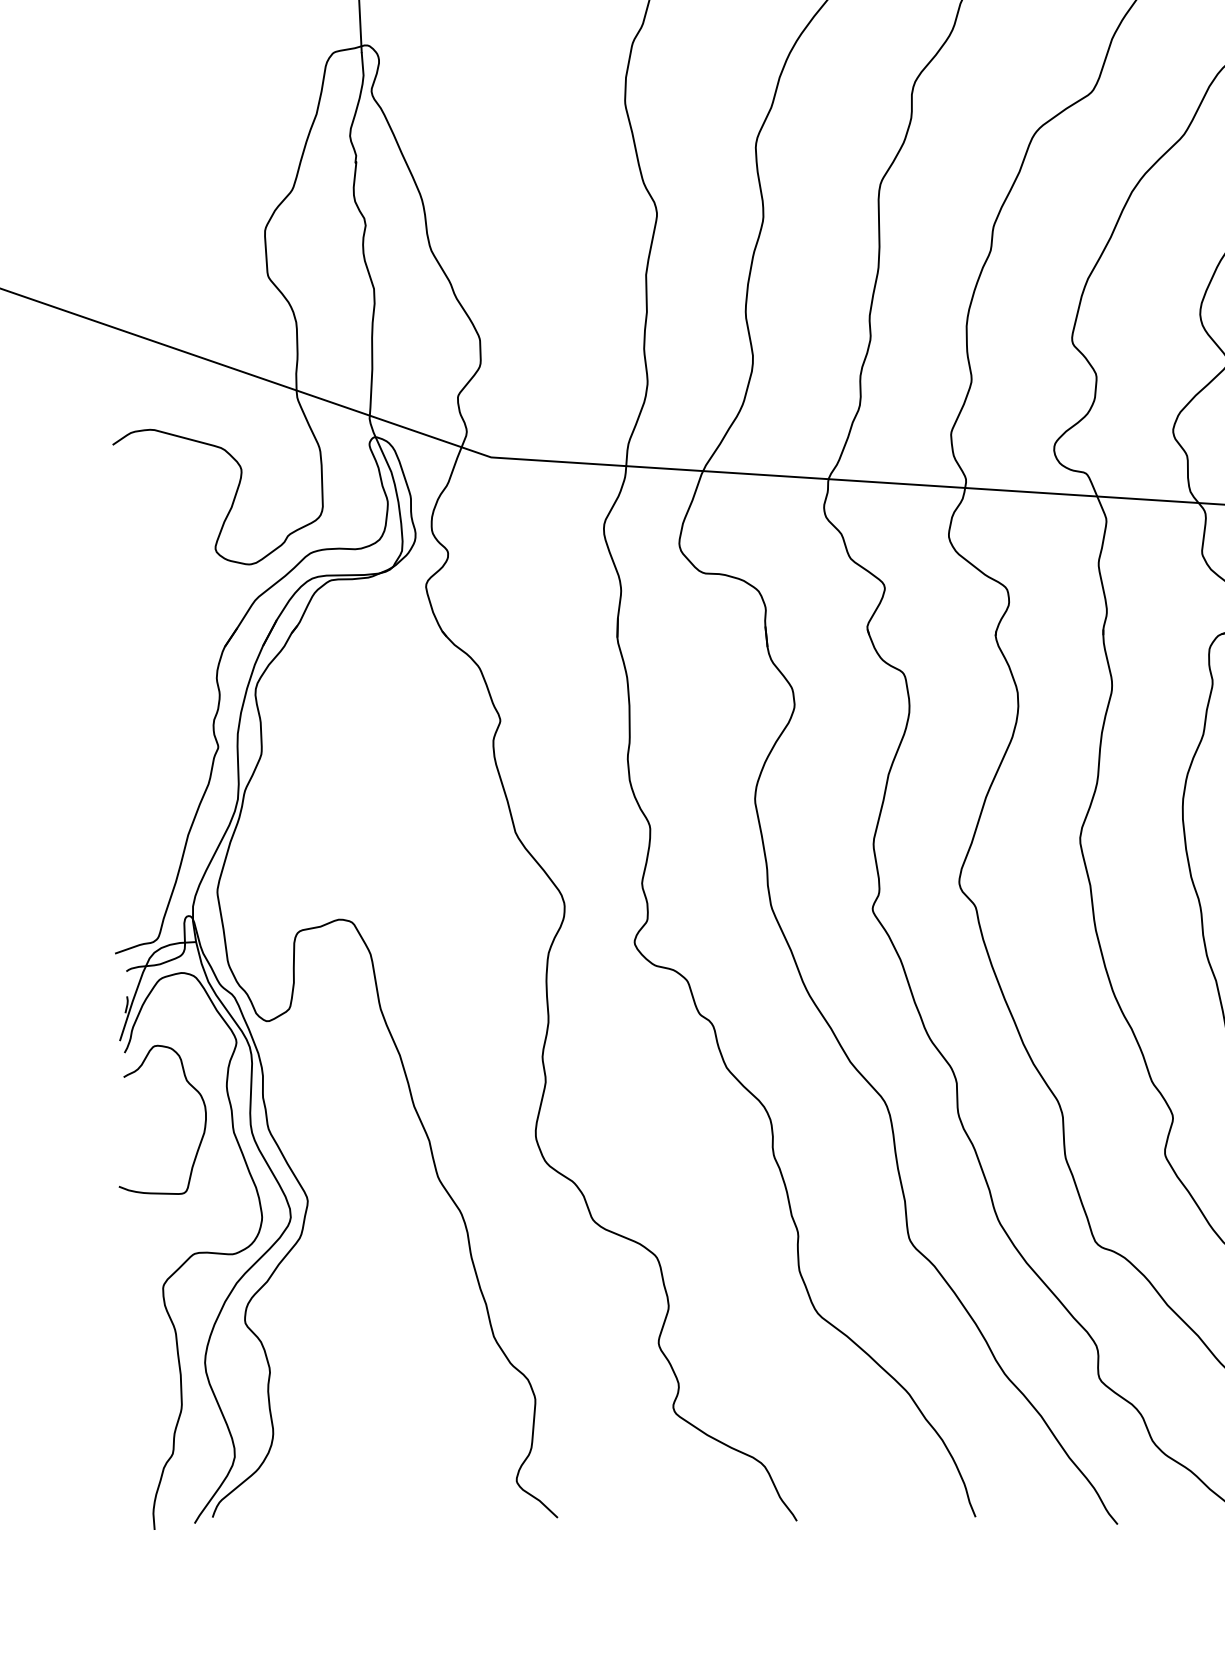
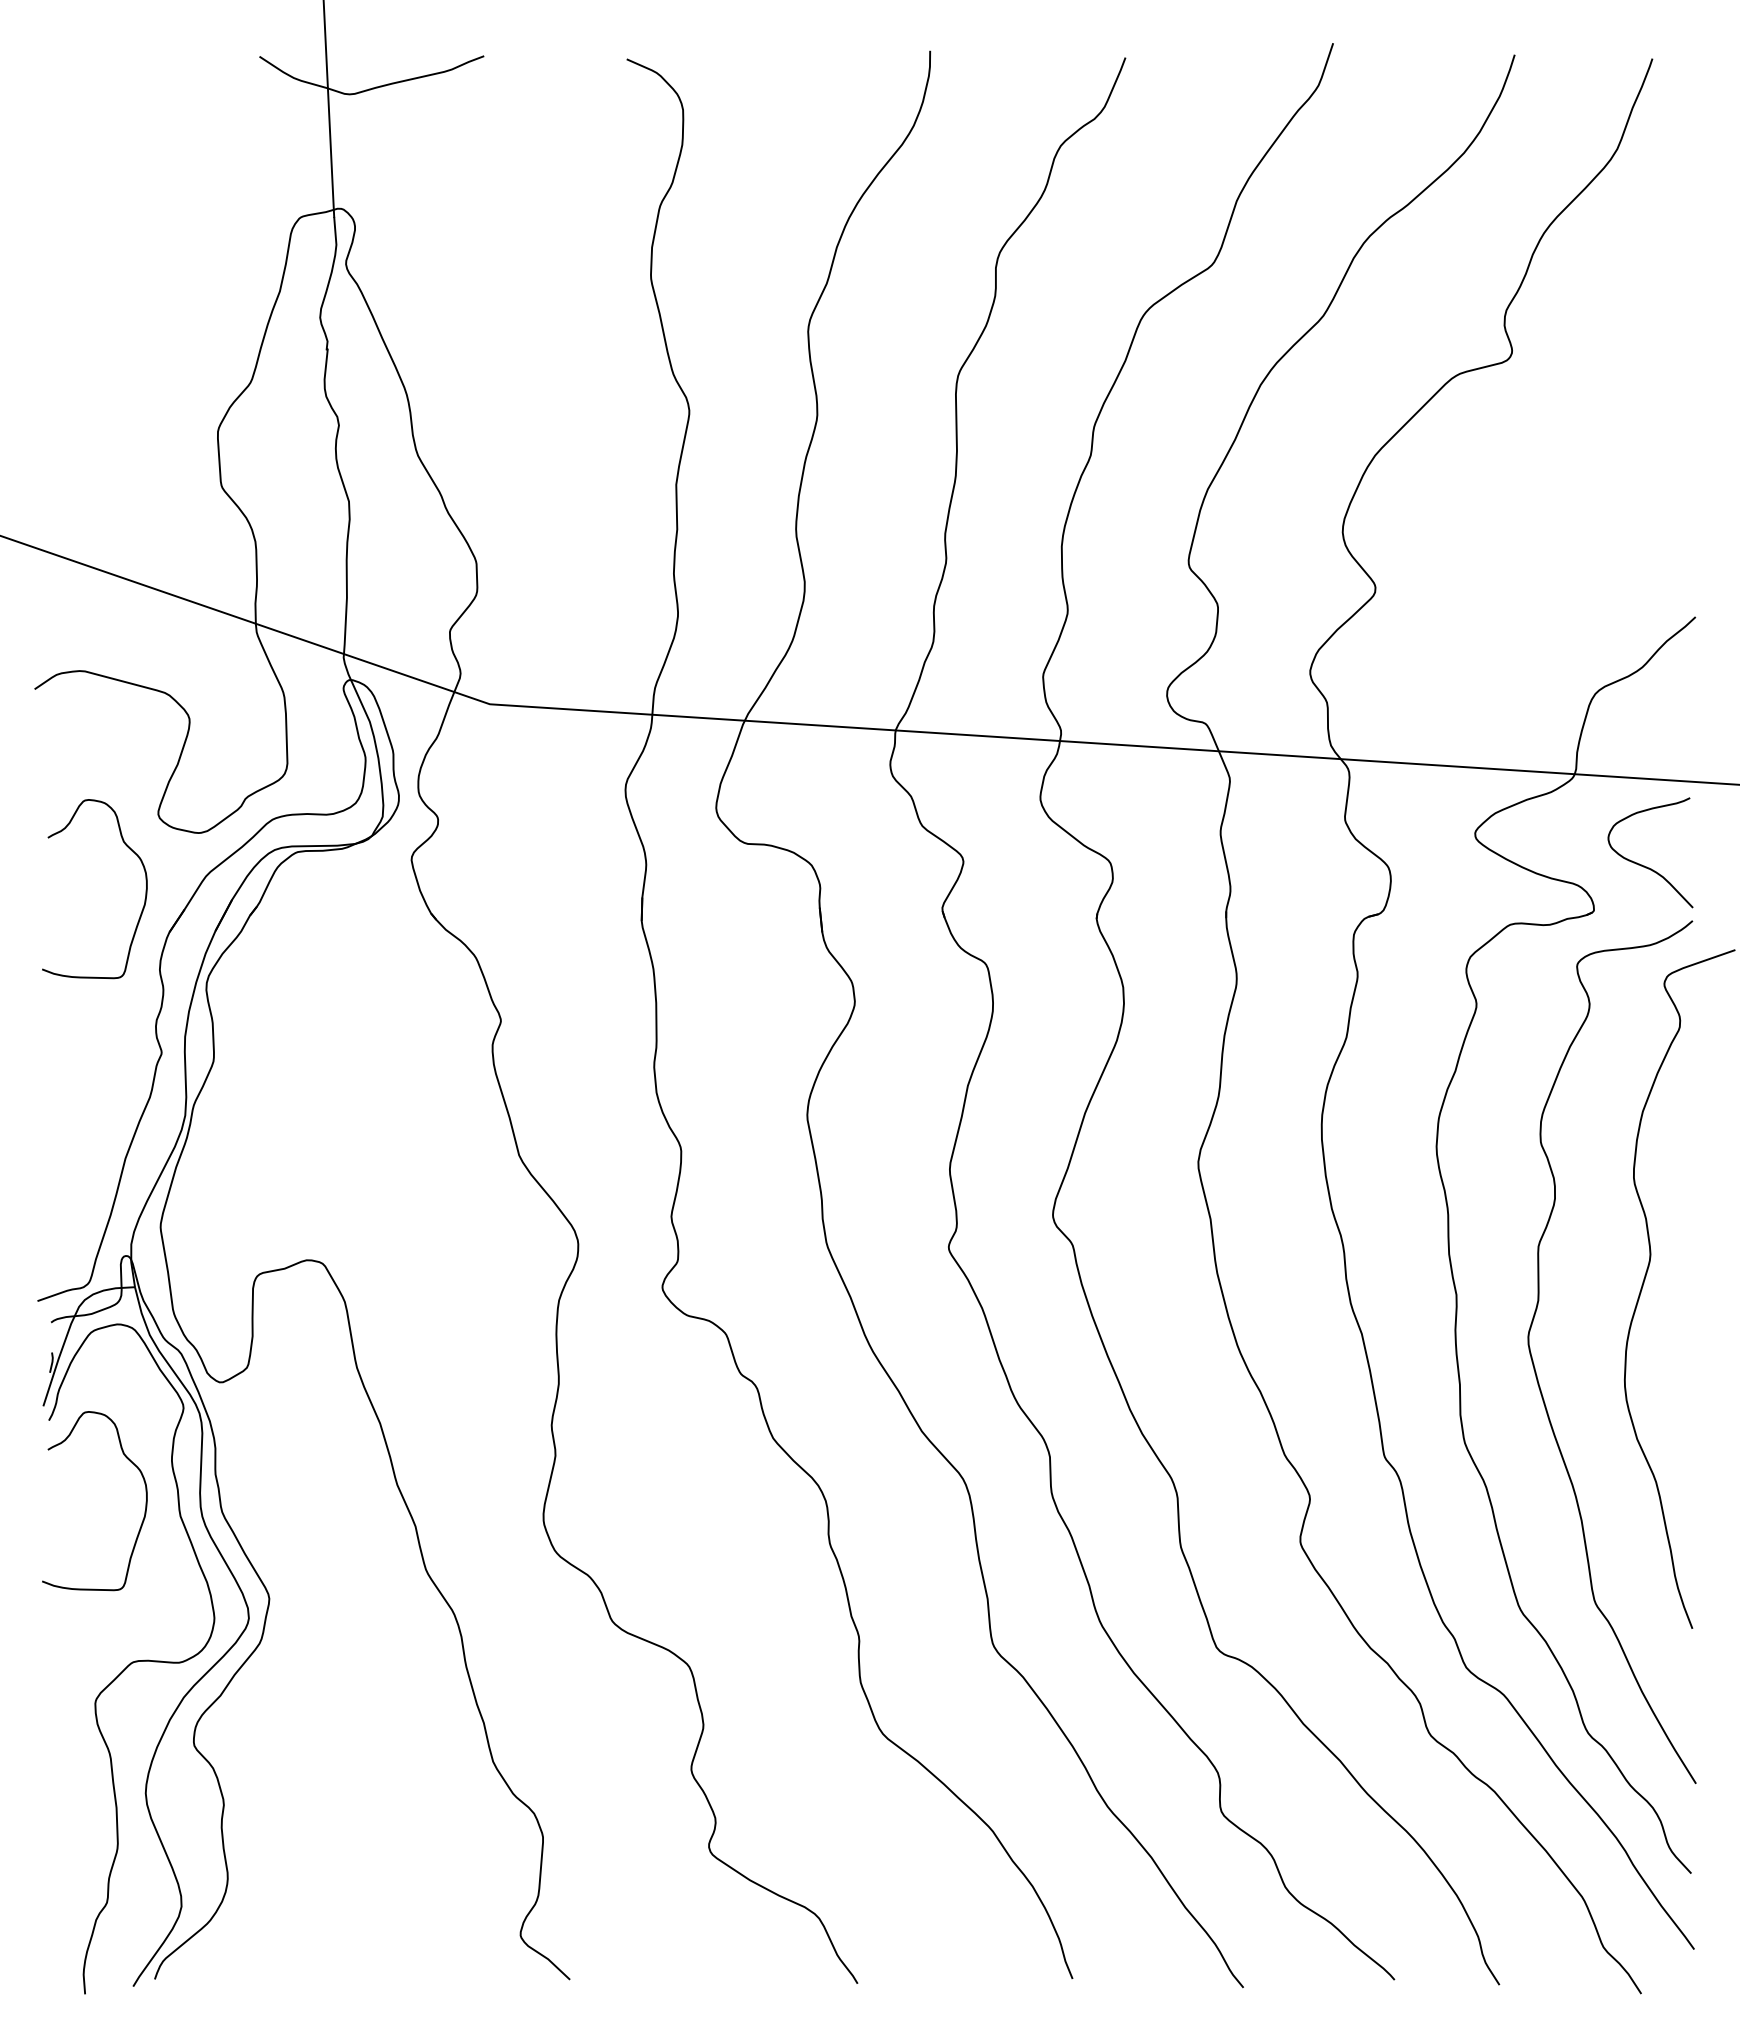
curve: (204, 619) -> (144, 899), added

